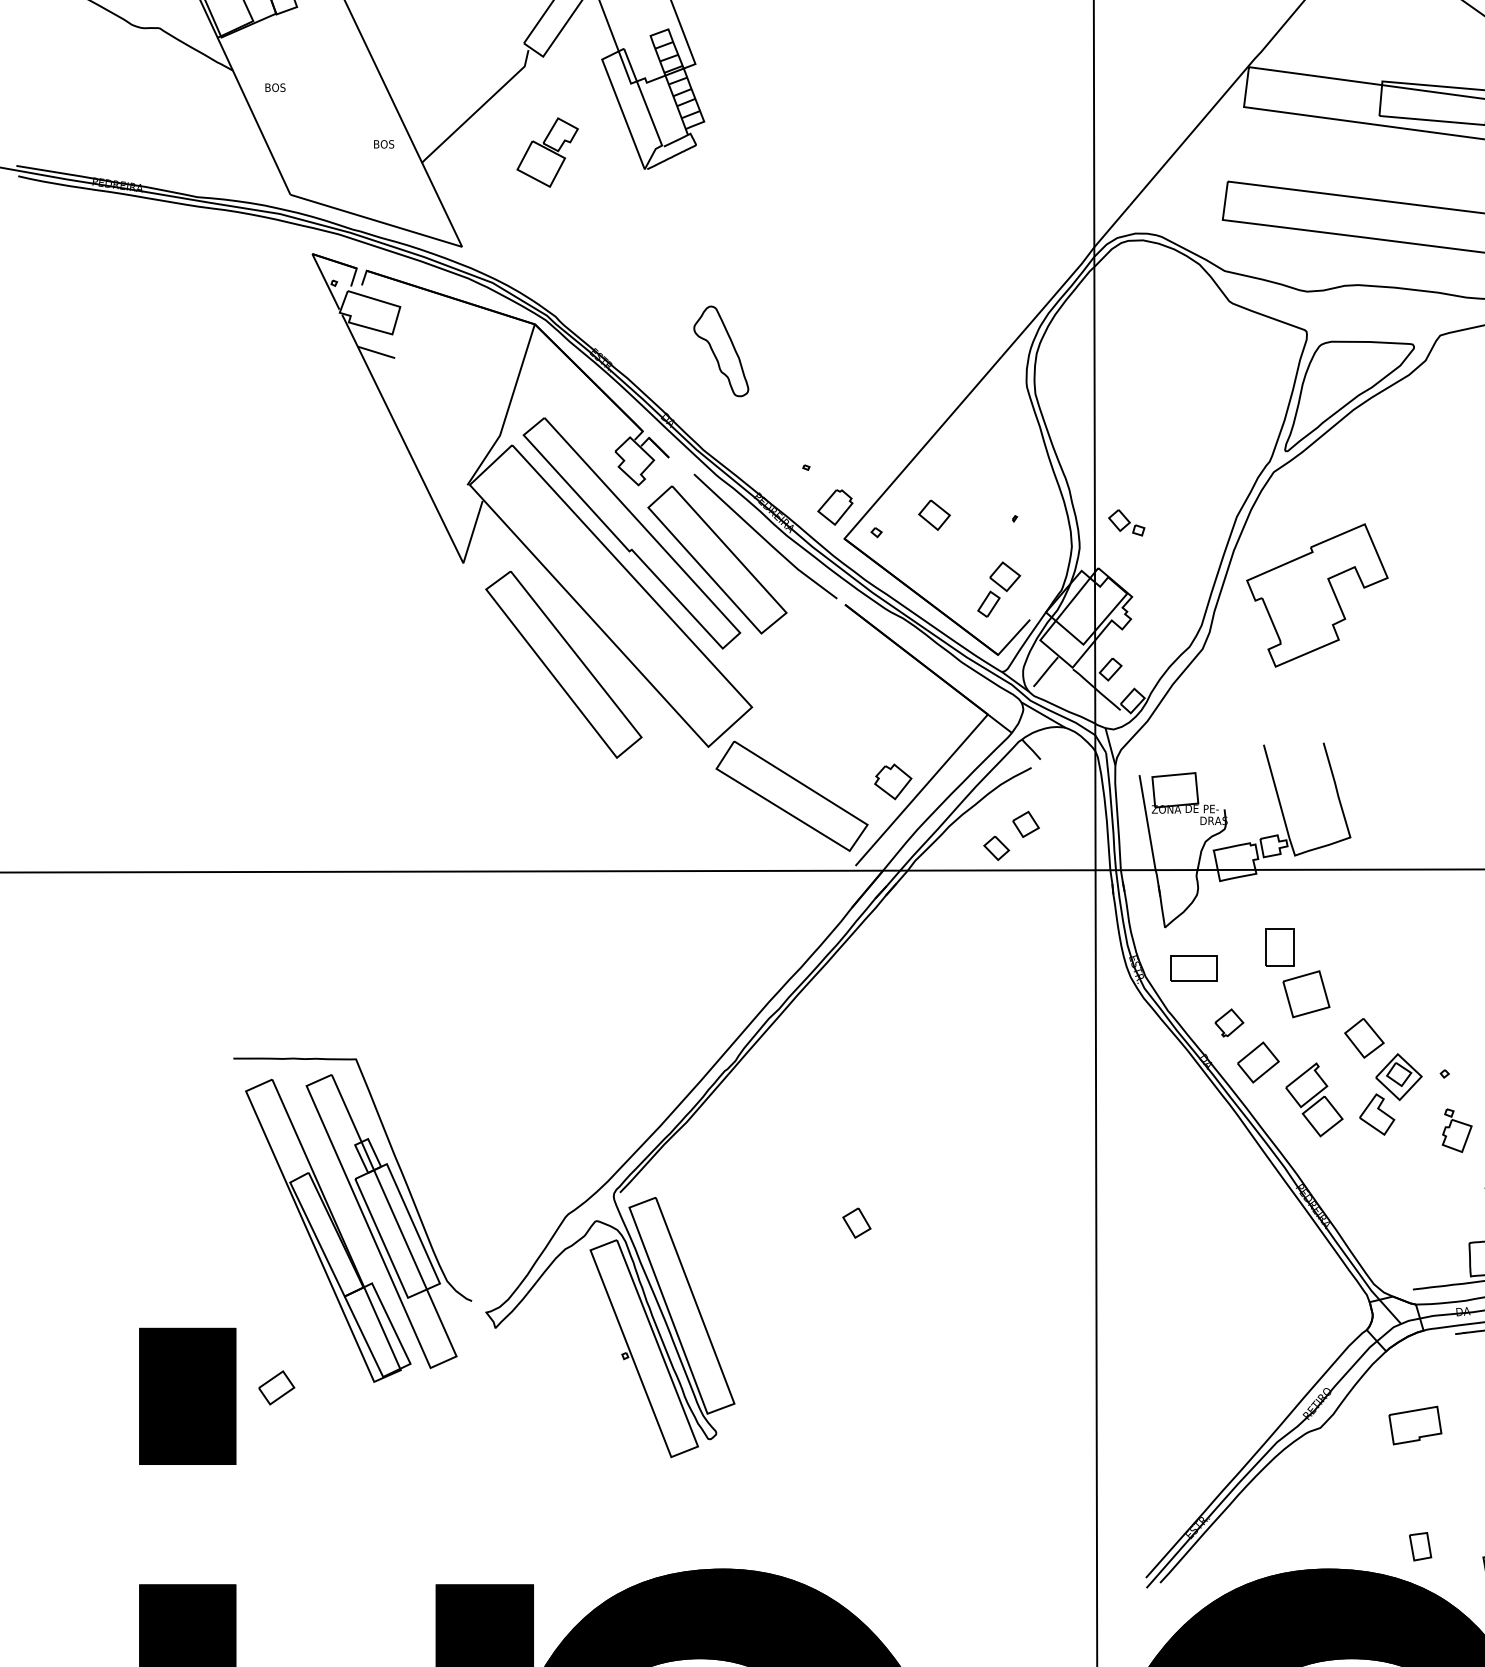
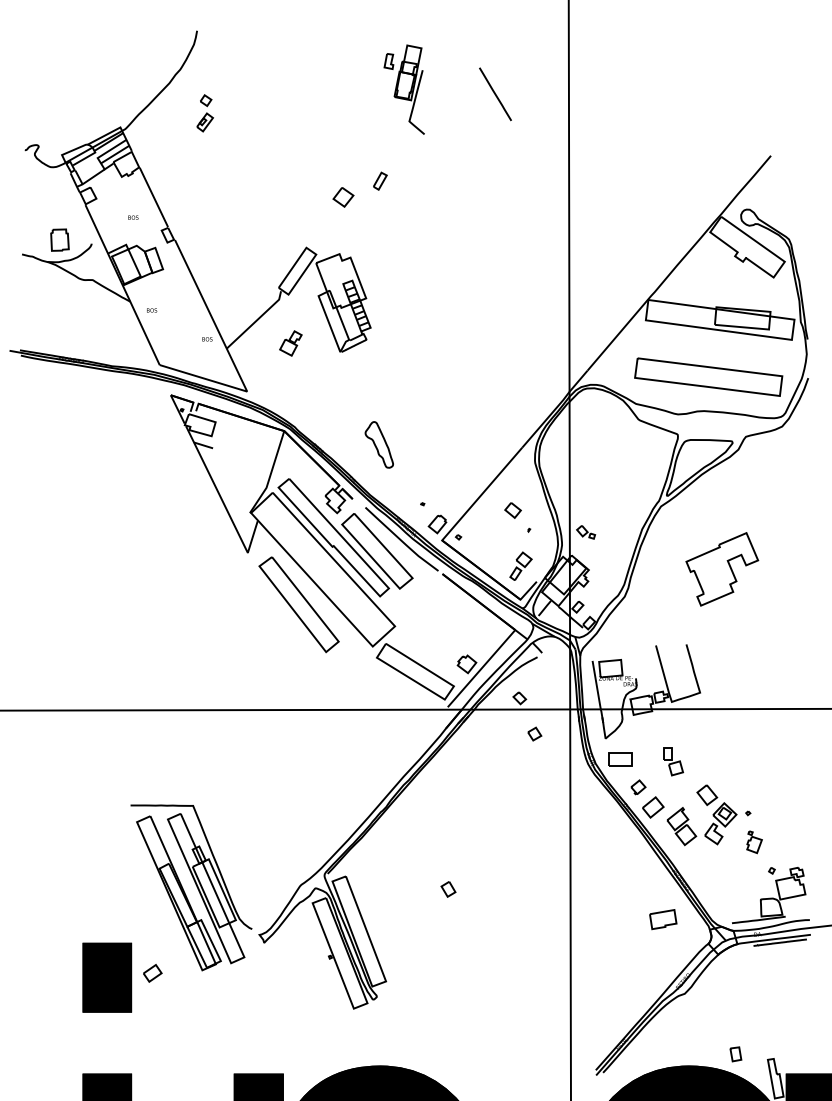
part: (547, 152) -> (290, 343), size x0.7
part: (933, 515) -> (512, 510), moved
part: (1317, 595) -> (722, 569), moved
part: (1025, 823) -> (534, 733), moved
part: (1298, 972) -> (673, 761), size x0.6
part: (1415, 1425) -> (663, 919), moved

